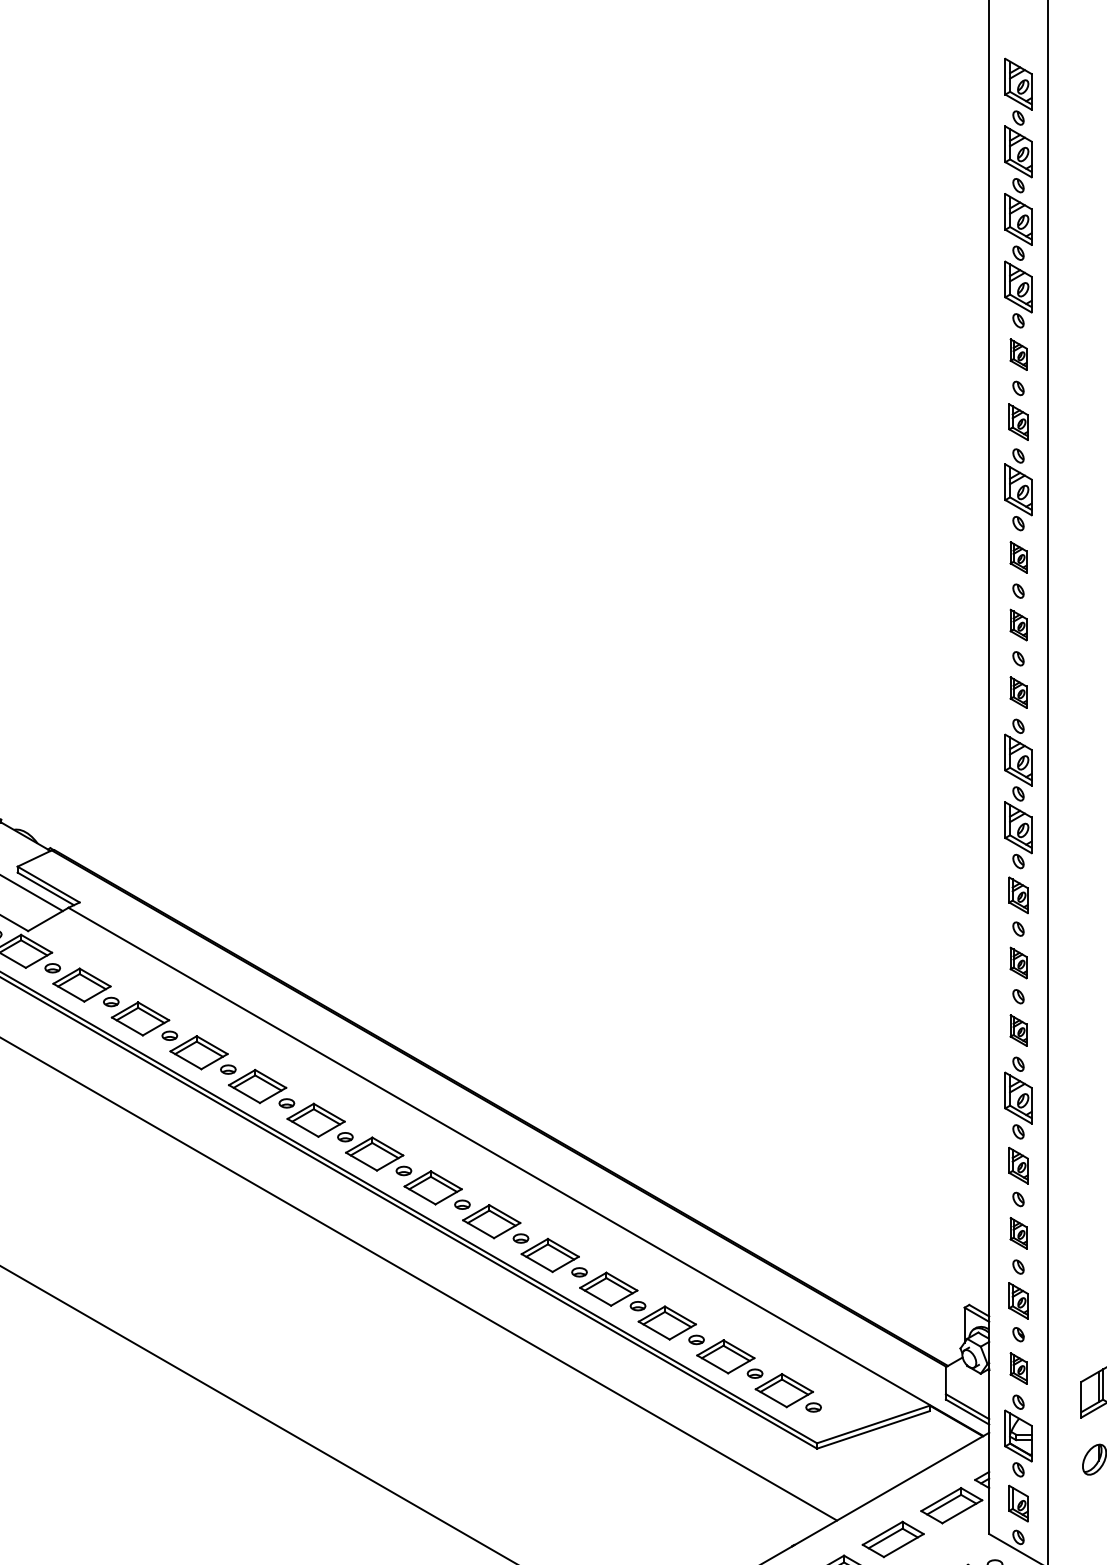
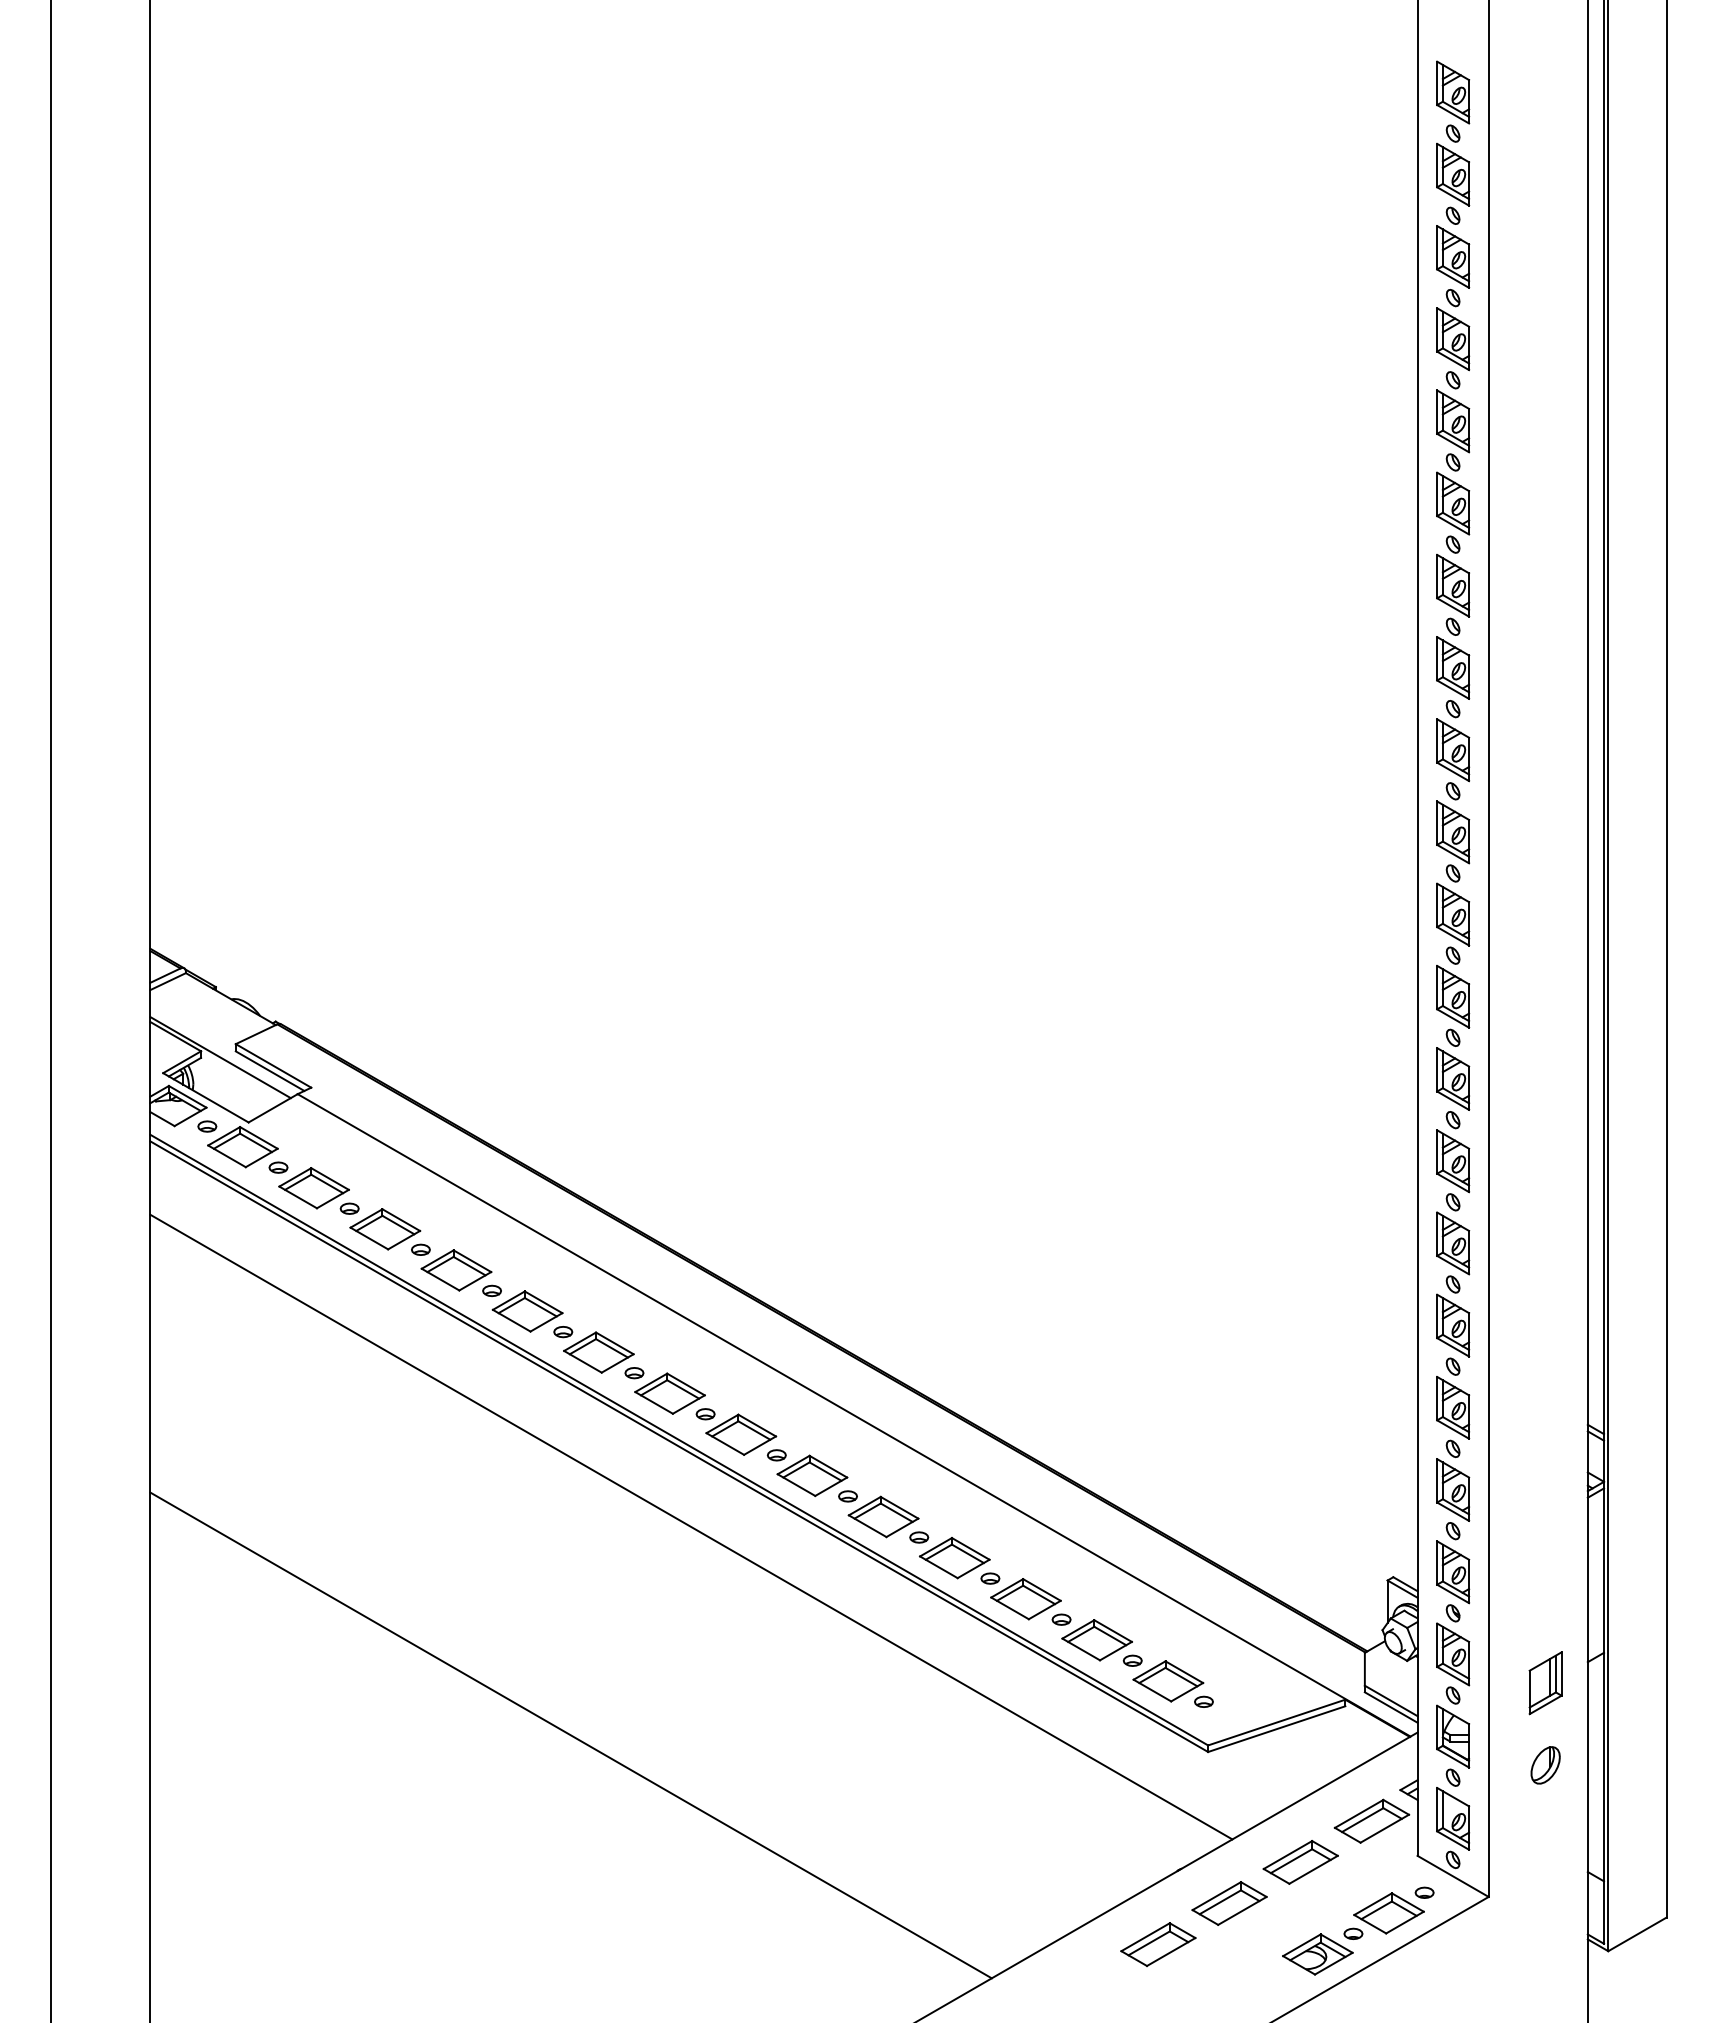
part: (1018, 354) -> (1453, 421), size x1.67
part: (1018, 422) -> (1453, 503), size x1.43
part: (1018, 557) -> (1453, 667), size x1.67
part: (1018, 625) -> (1453, 750), size x1.67
part: (1018, 692) -> (1453, 832), size x1.67
part: (1018, 894) -> (1453, 1078), size x1.43
part: (1018, 963) -> (1453, 1161), size x1.67
part: (1018, 1030) -> (1453, 1243), size x1.67
part: (1018, 1165) -> (1453, 1407), size x1.43
part: (1018, 1232) -> (1453, 1489), size x1.67
part: (1018, 1301) -> (1453, 1572), size x1.43
part: (1018, 1368) -> (1453, 1654), size x1.67
part: (1018, 1503) -> (1453, 1818), size x1.43

